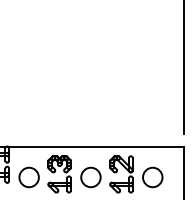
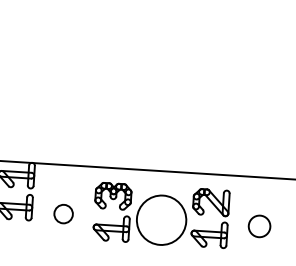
circle: (28, 177) -> (62, 214), size x0.6
circle: (90, 177) -> (160, 220), size x1.6
circle: (152, 177) -> (259, 226), size x0.7

